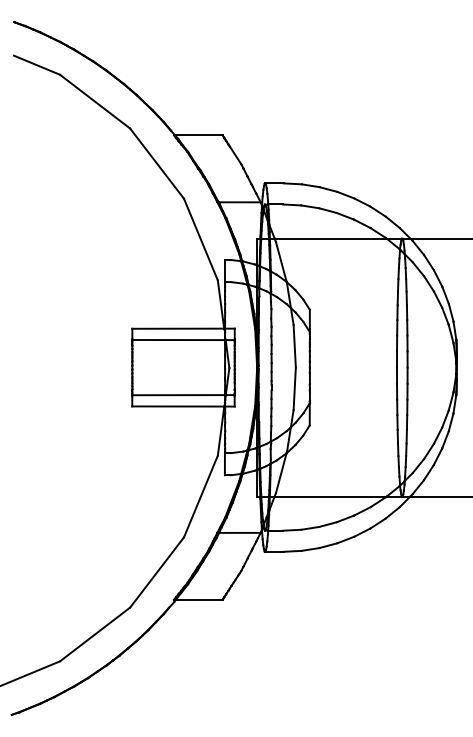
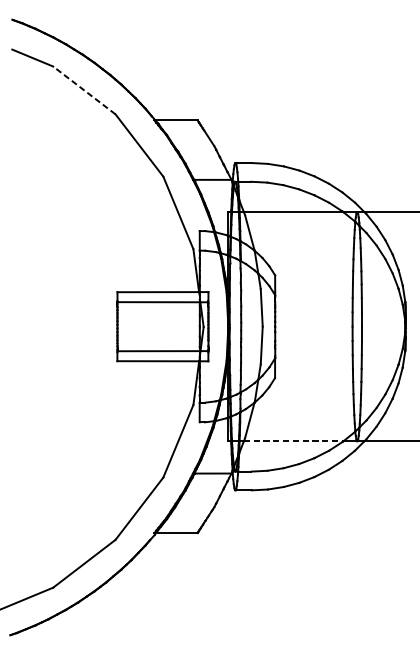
line: (94, 101) -> (83, 90), solid -> dashed
line: (331, 496) -> (294, 441), solid -> dashed

